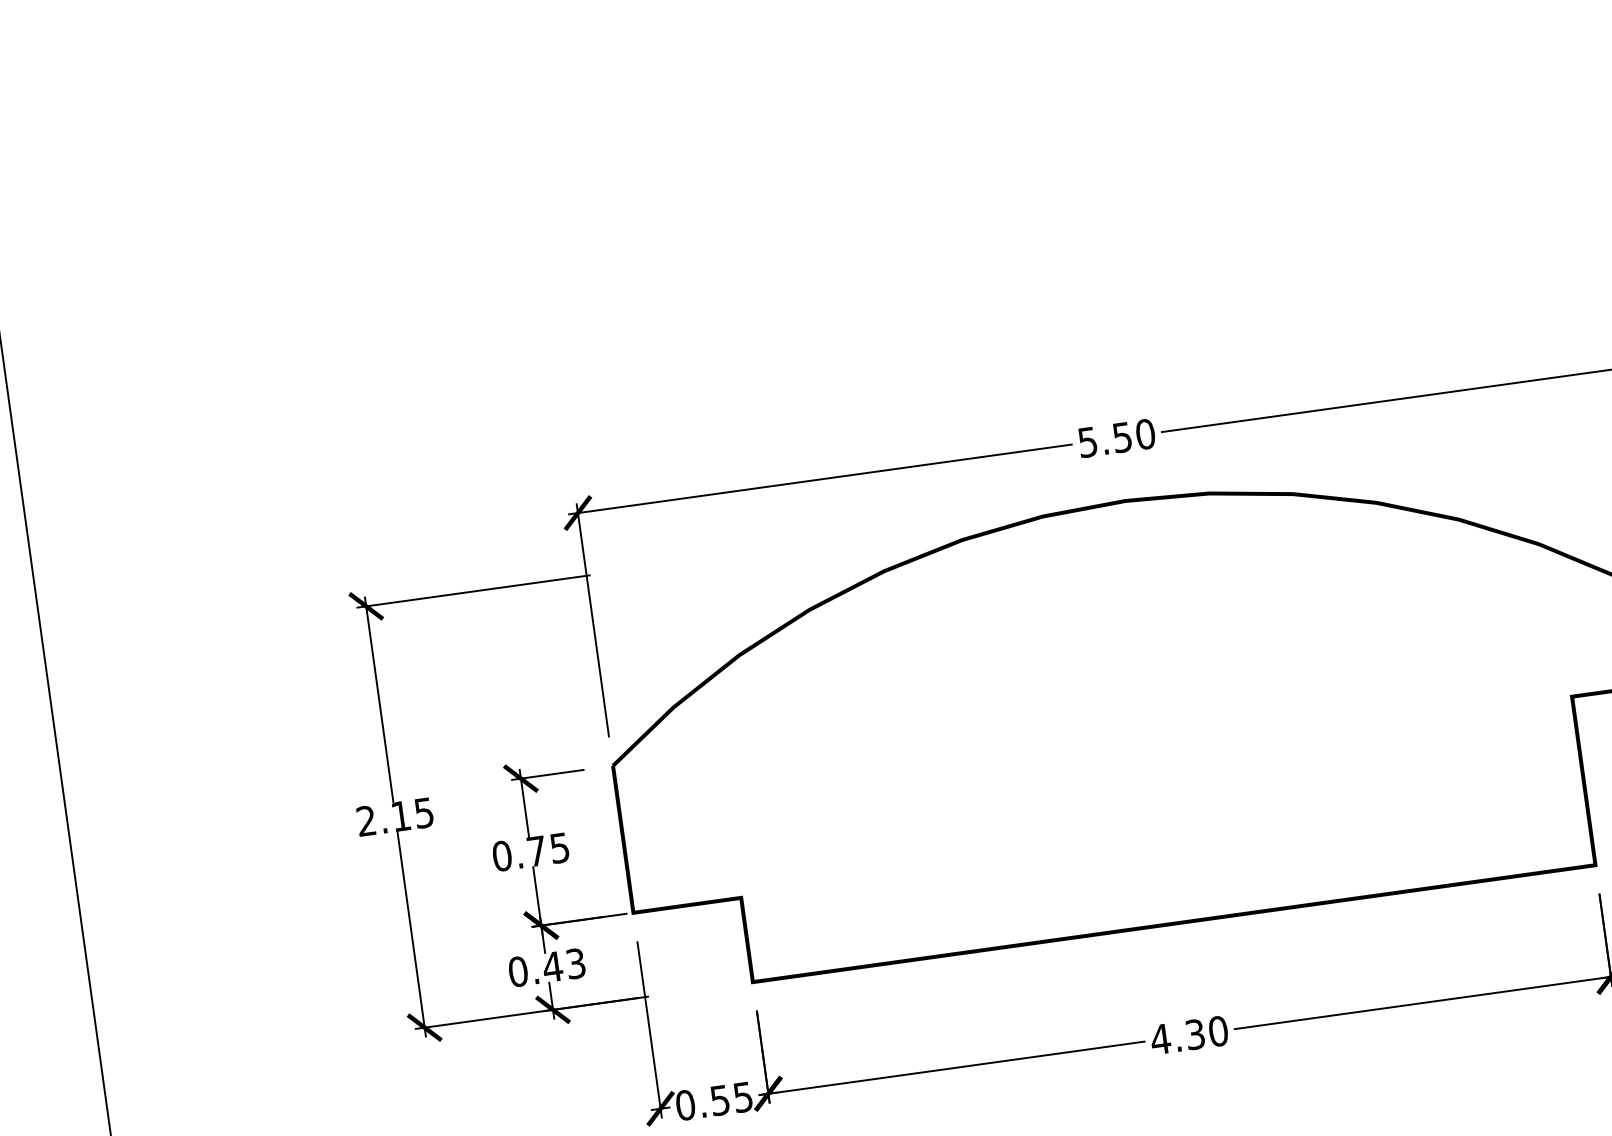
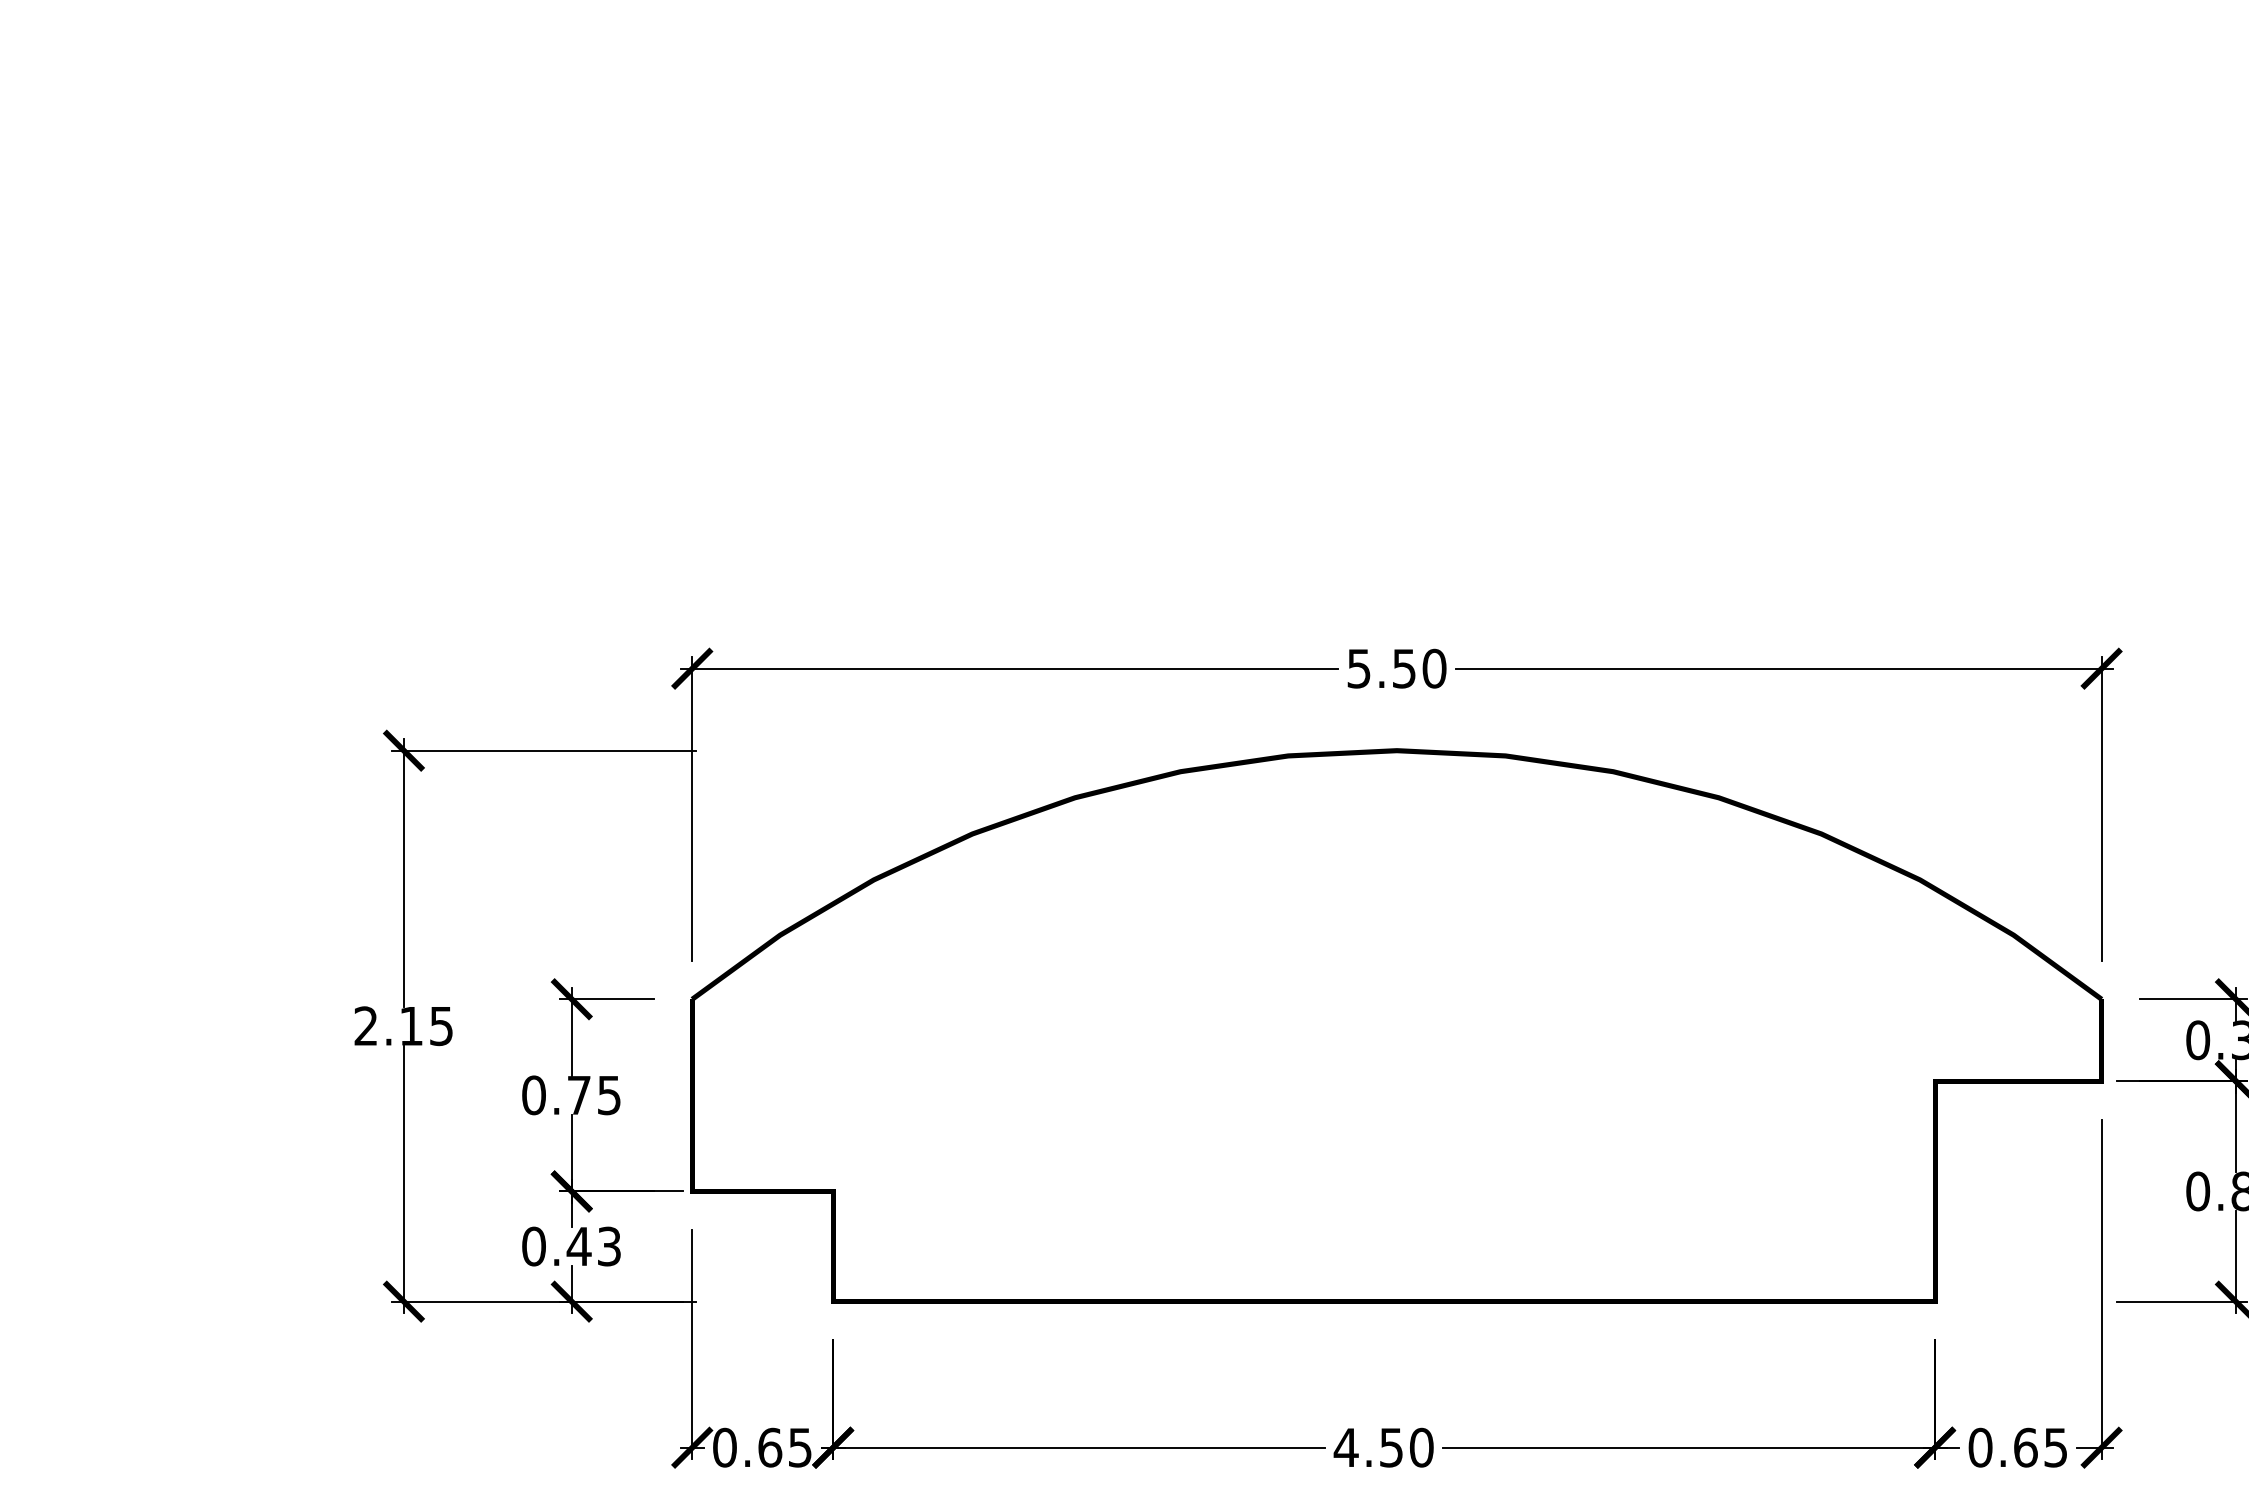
text: (1195, 1034) -> (1391, 1447), 4.30 -> 4.50
text: (720, 1100) -> (770, 1447), 0.55 -> 0.65

